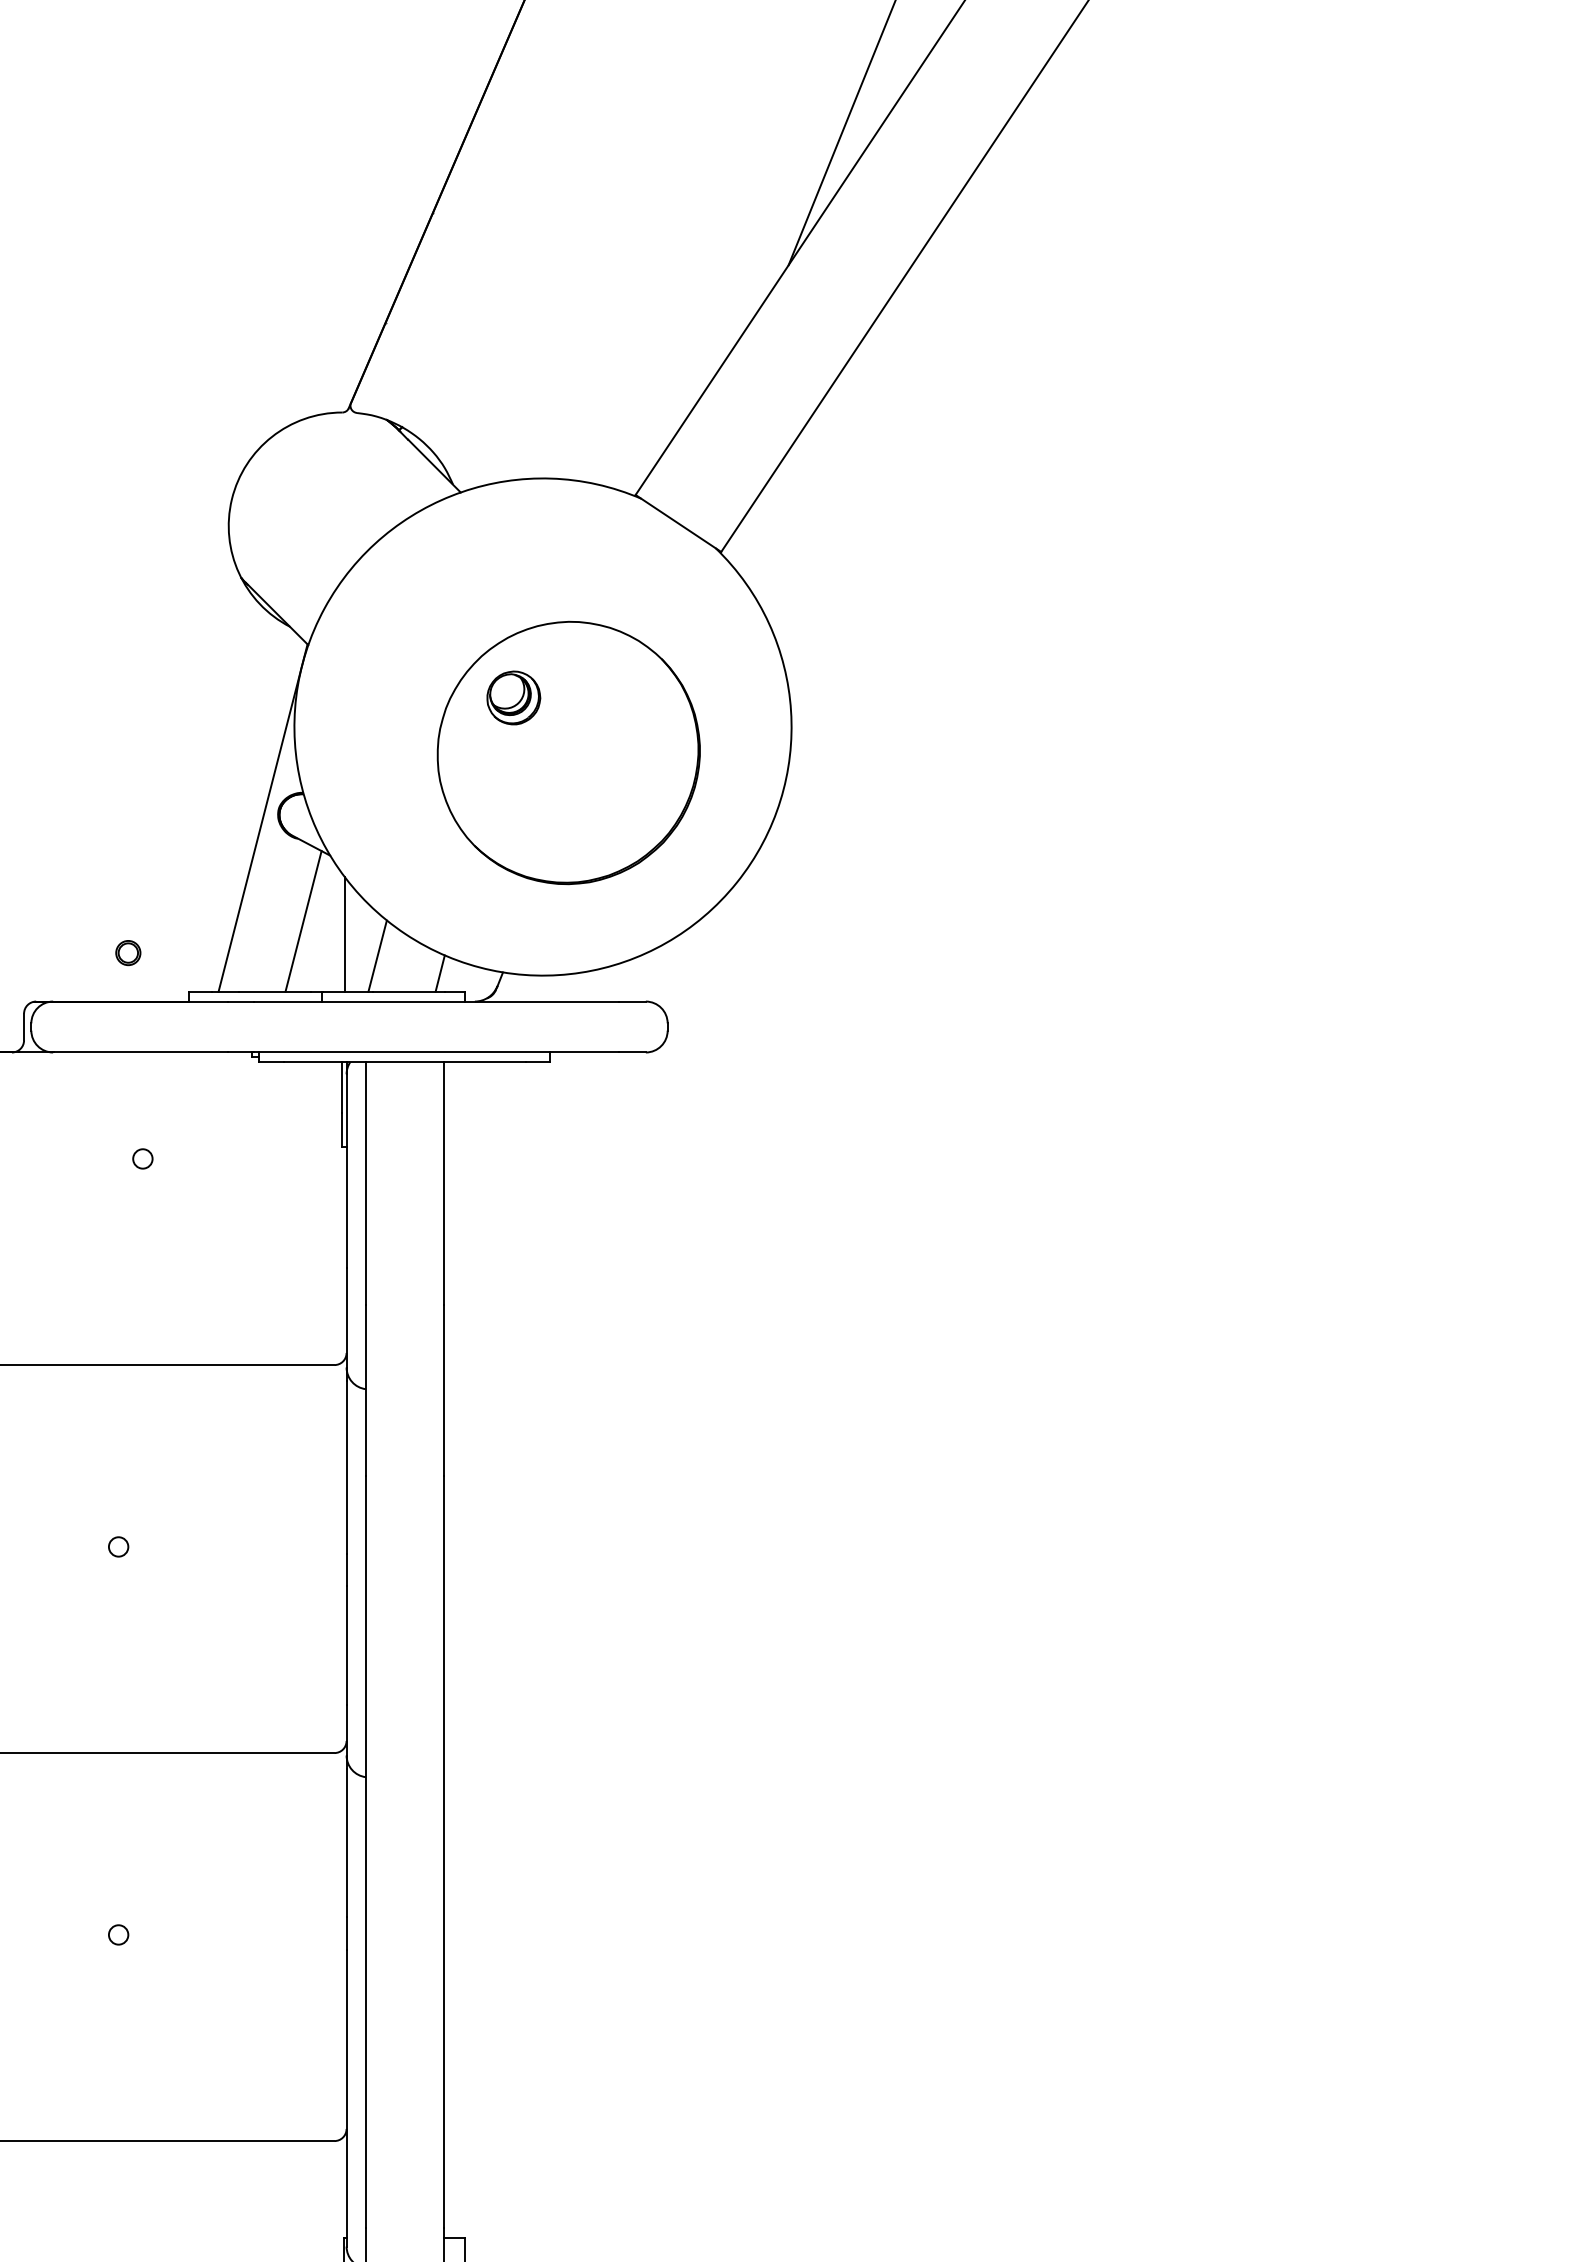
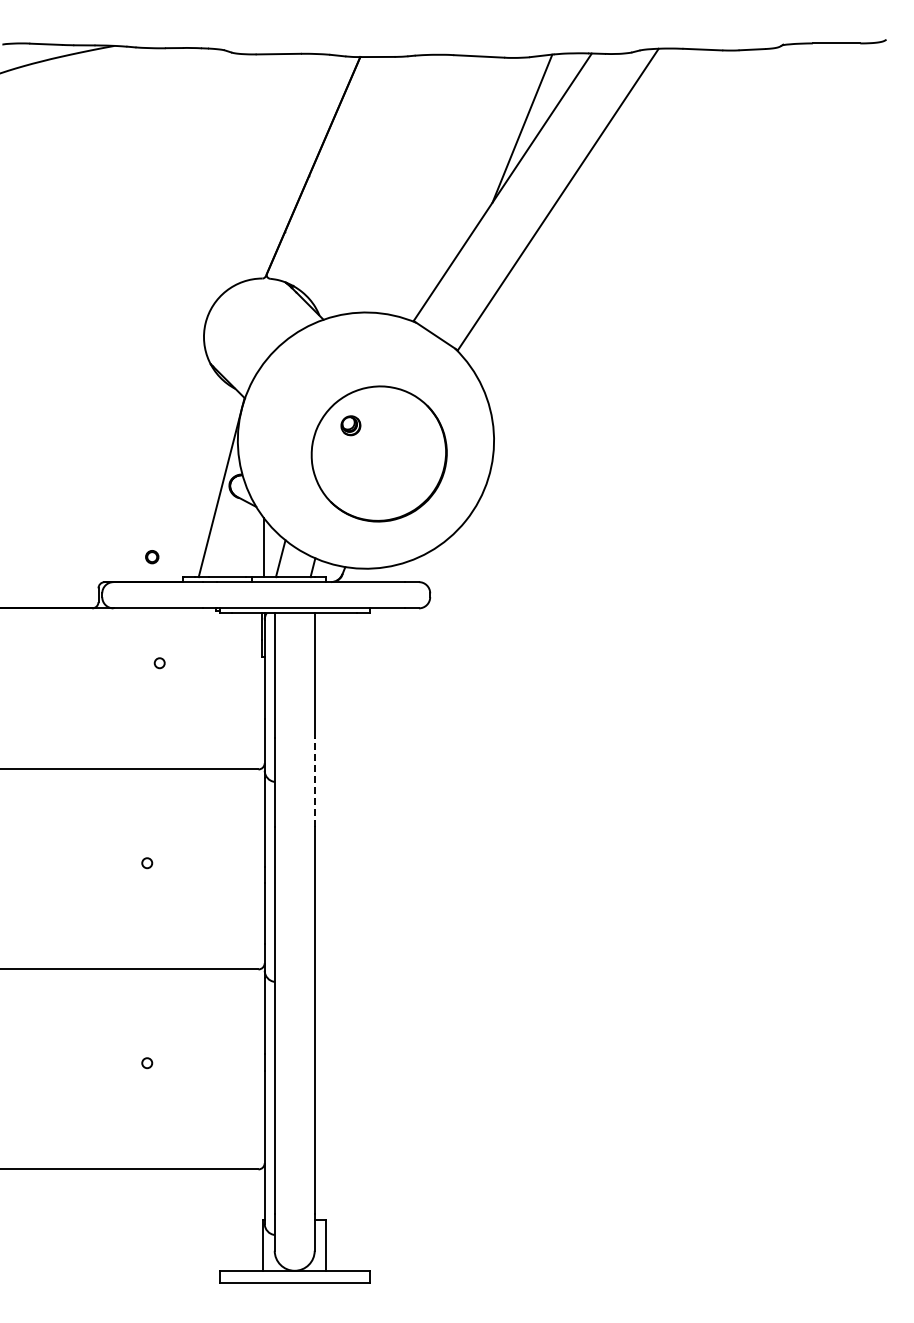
part: (512, 697) -> (350, 425), size x0.7
line: (303, 920) -> (242, 540), removed
line: (443, 1390) -> (314, 782), solid -> dashed

